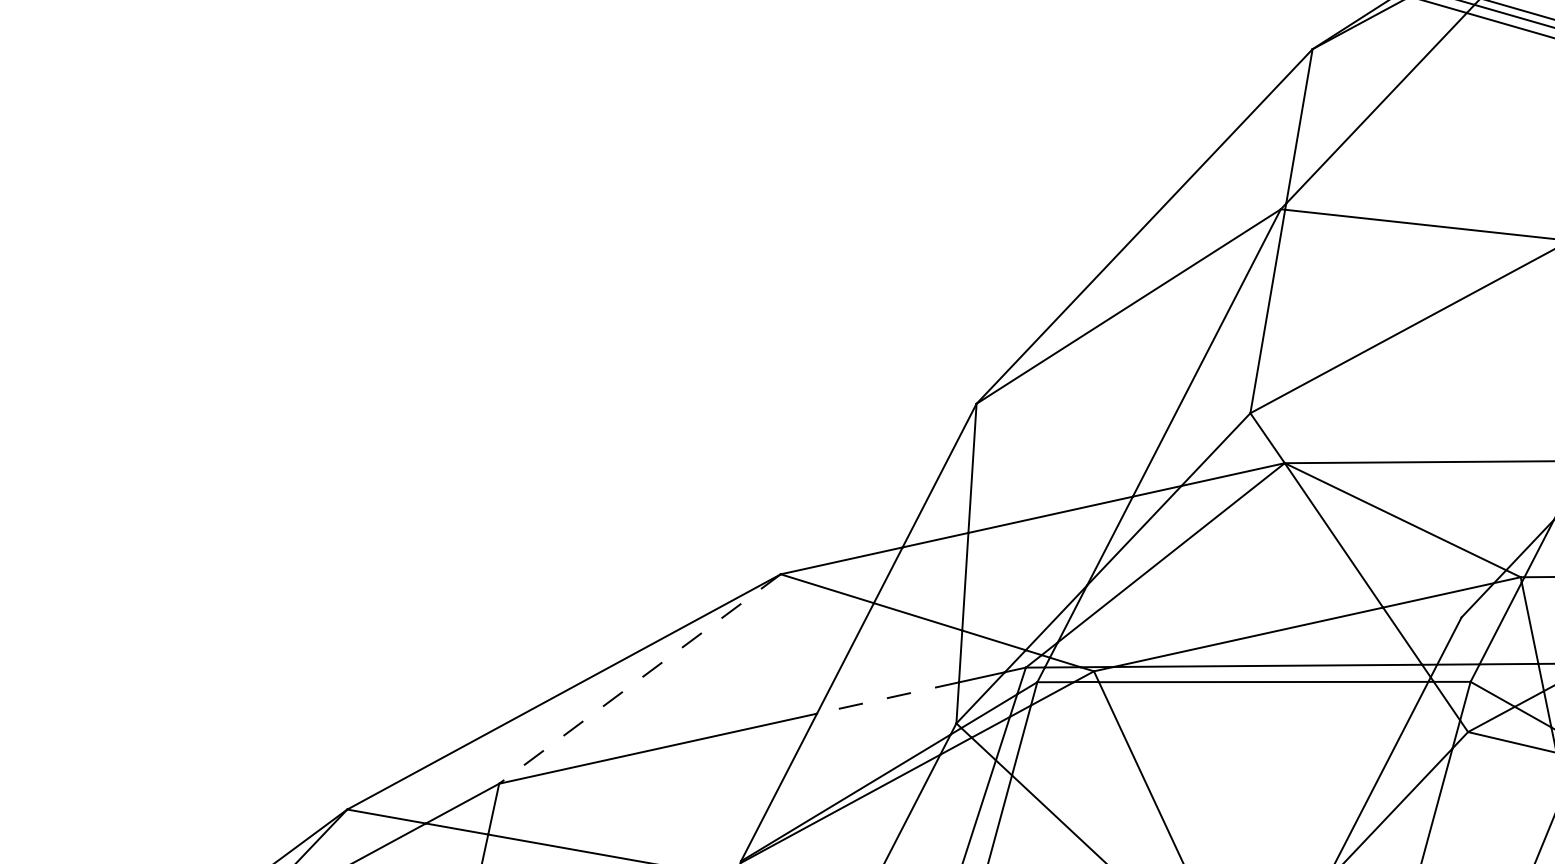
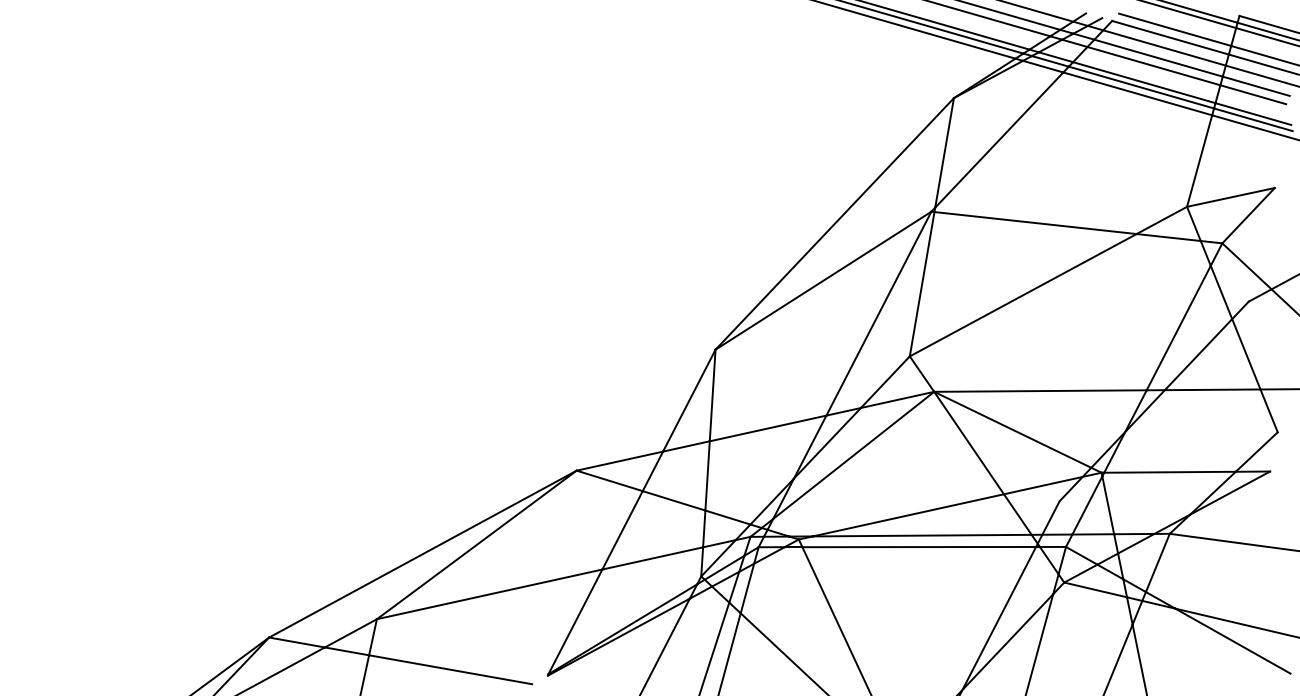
line: (639, 679) -> (476, 545), dashed -> solid
line: (887, 698) -> (652, 558), dashed -> solid

